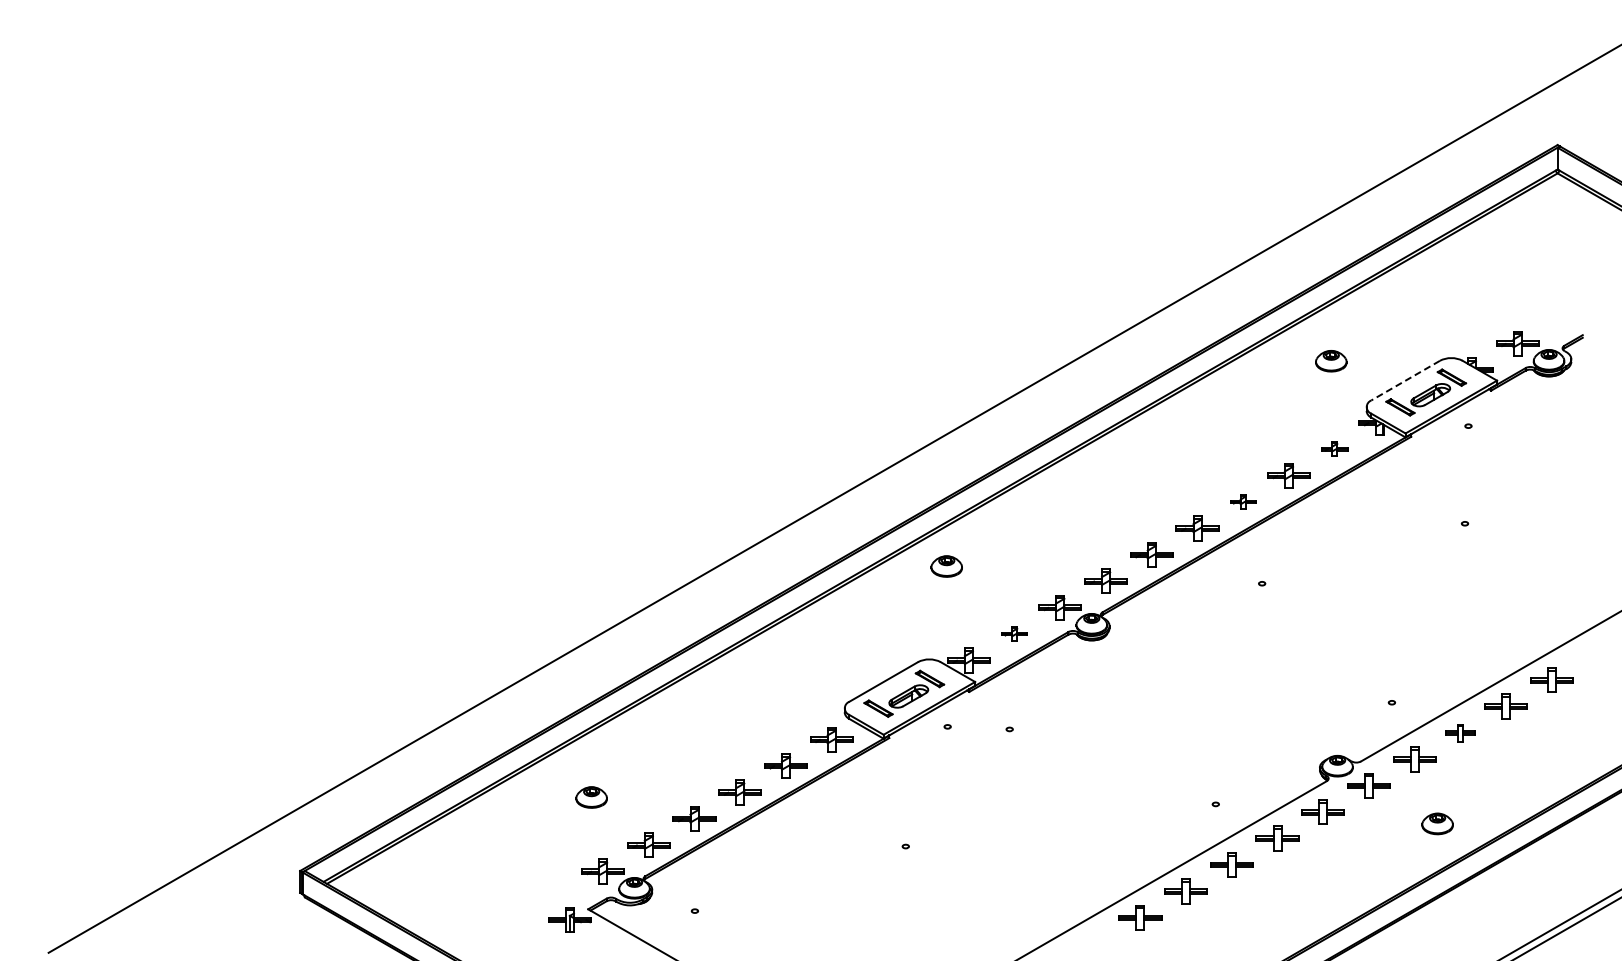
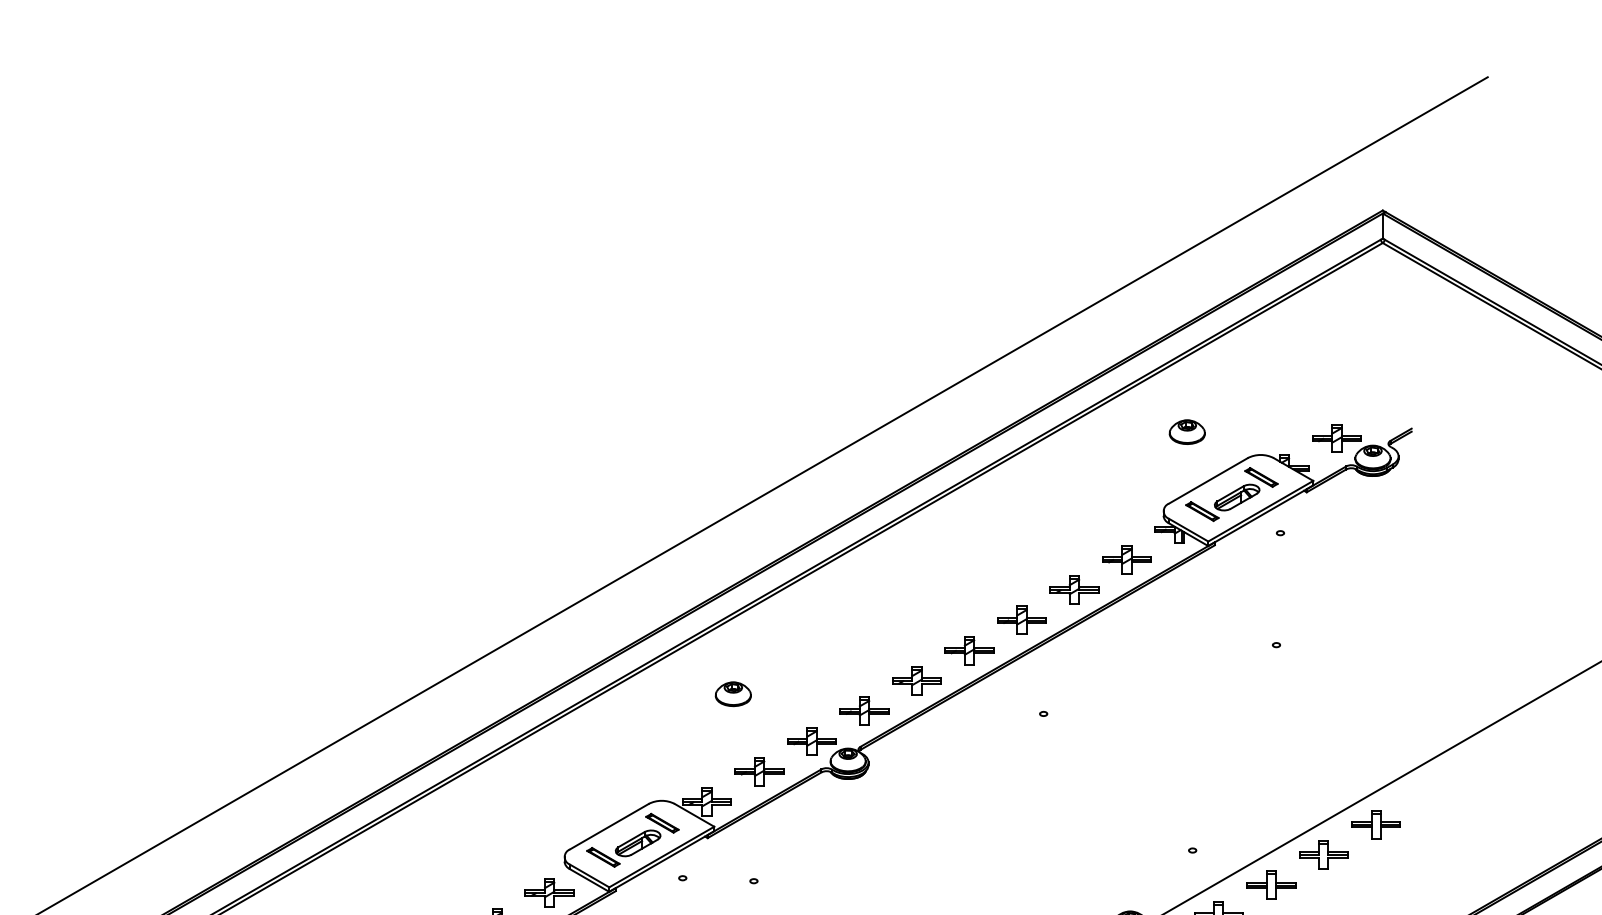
part: (1331, 361) -> (1187, 432), moved
line: (1405, 380) -> (1208, 480), dashed -> solid
part: (1334, 448) -> (1126, 558), size x1.67
part: (1242, 501) -> (1021, 619), size x1.67
part: (946, 566) -> (733, 694), moved
part: (1014, 633) -> (759, 771), size x1.67
part: (1460, 732) -> (1271, 884), size x1.43

